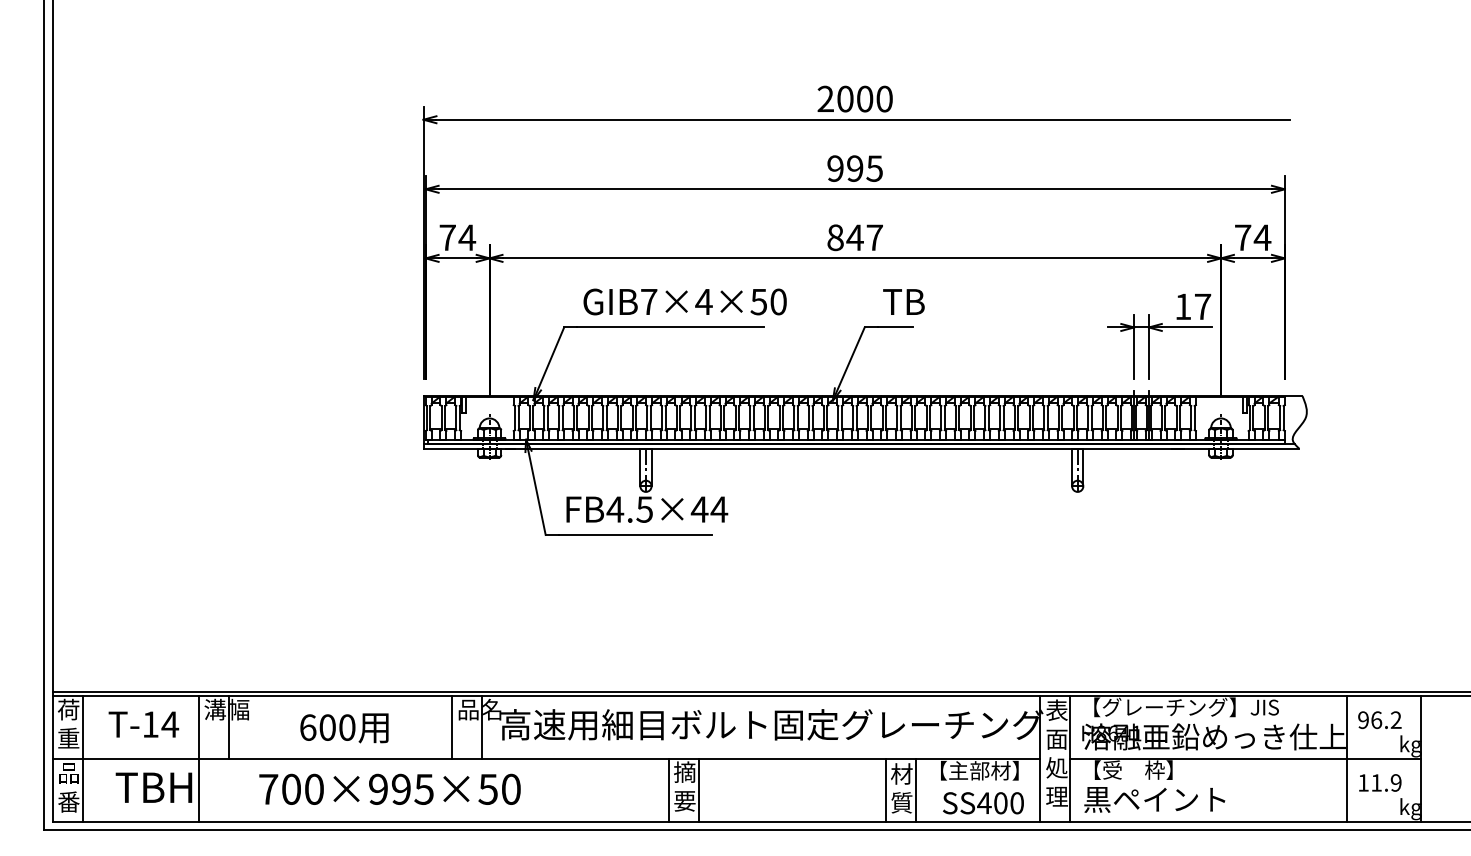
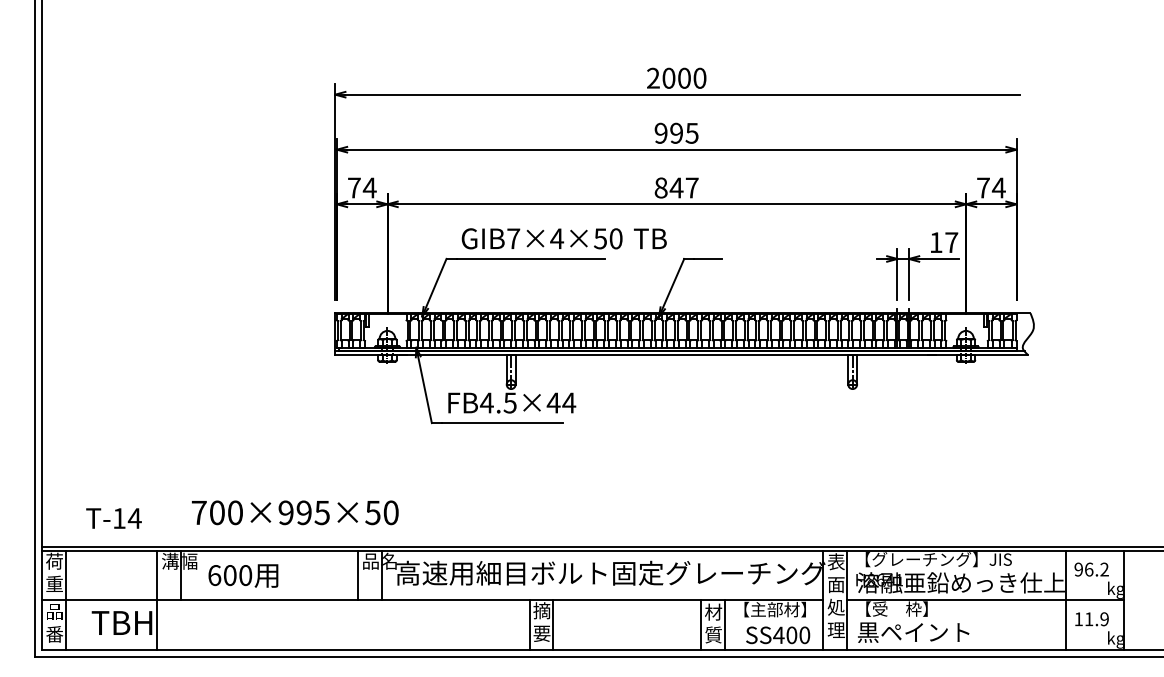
text: (903, 301) -> (650, 238), moved
text: (143, 724) -> (113, 518), moved
text: (344, 728) -> (243, 576), moved
text: (389, 788) -> (294, 512), moved

